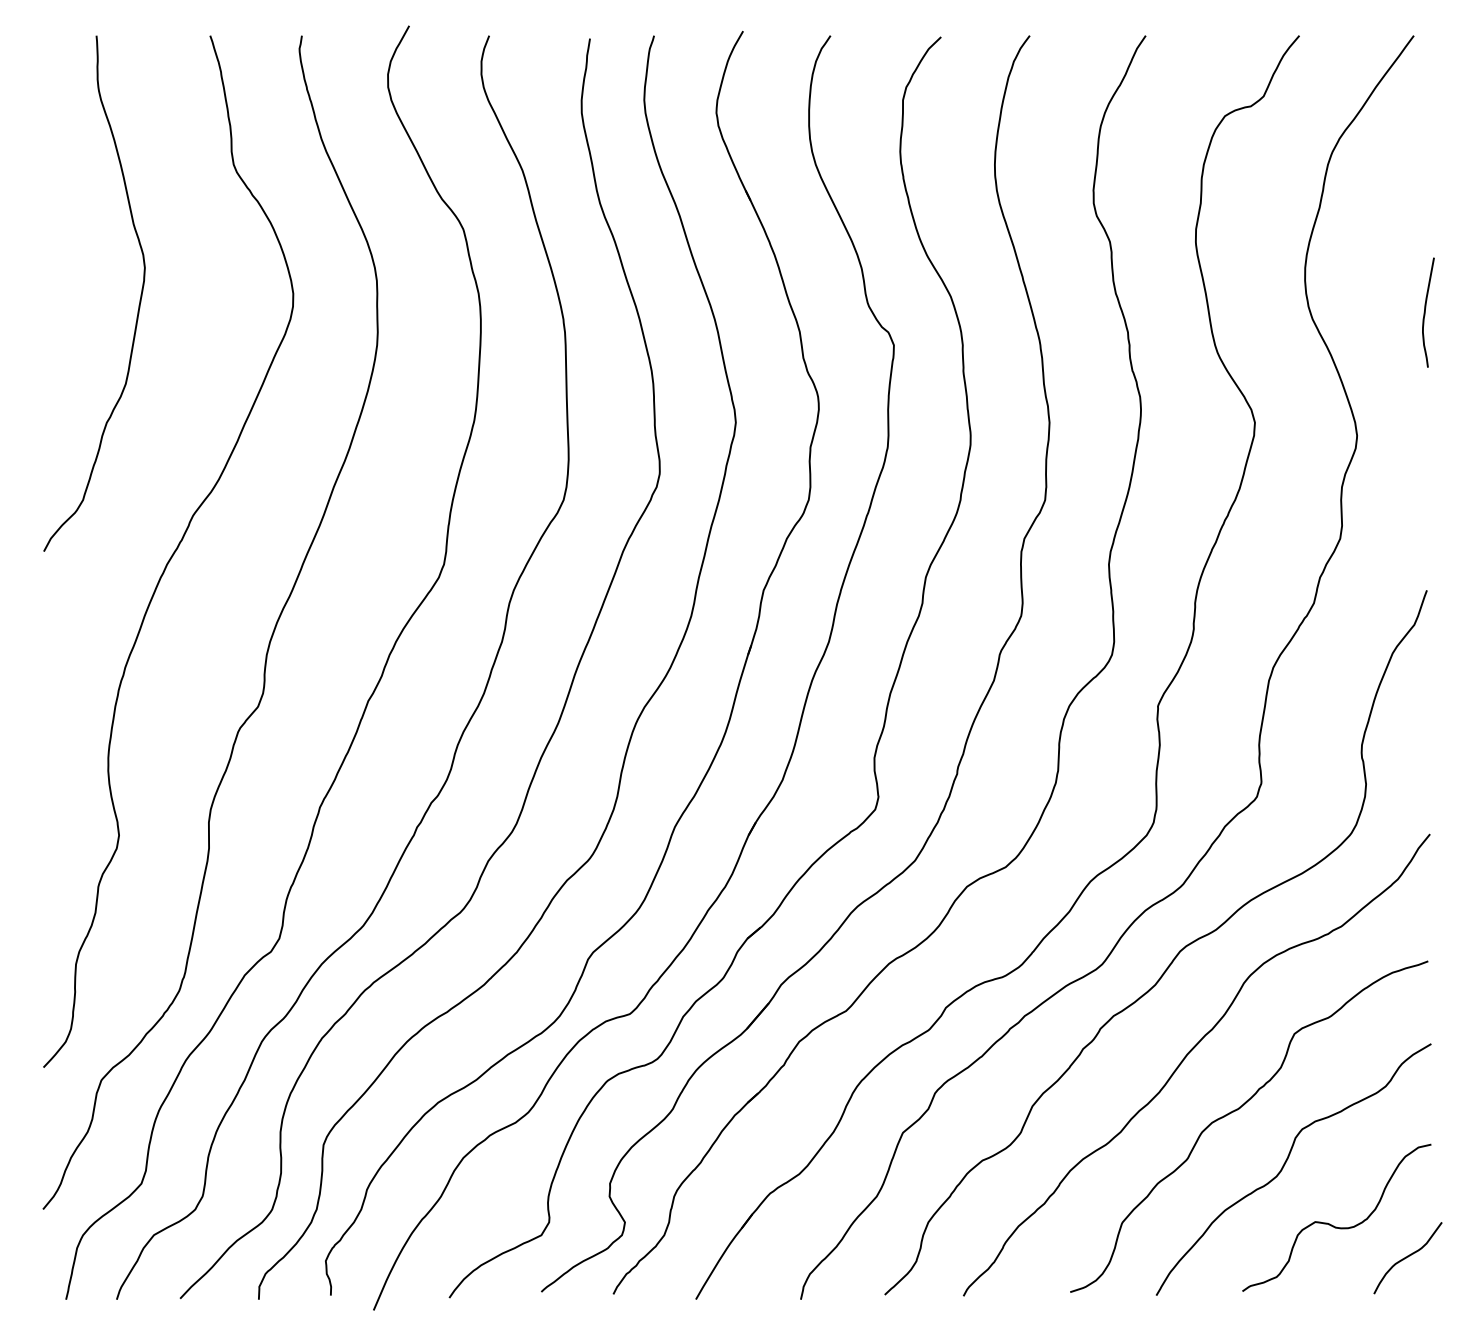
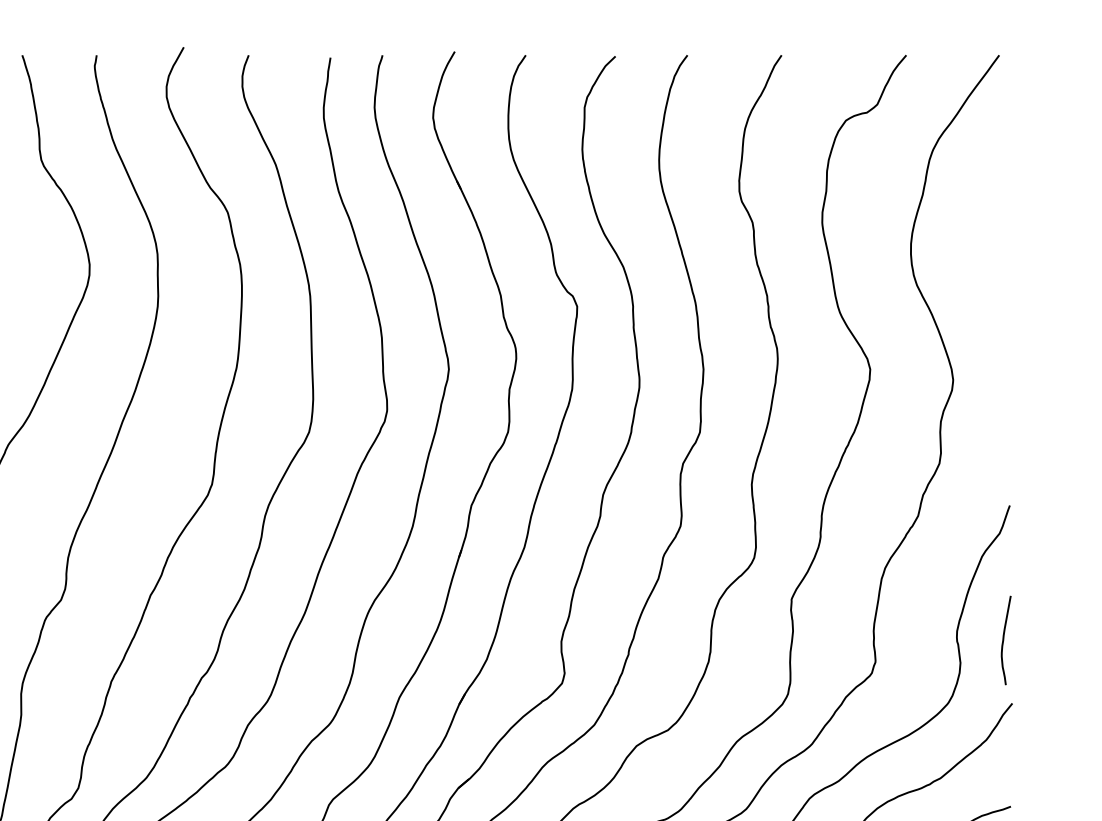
curve: (1425, 312) -> (1003, 640), moved

